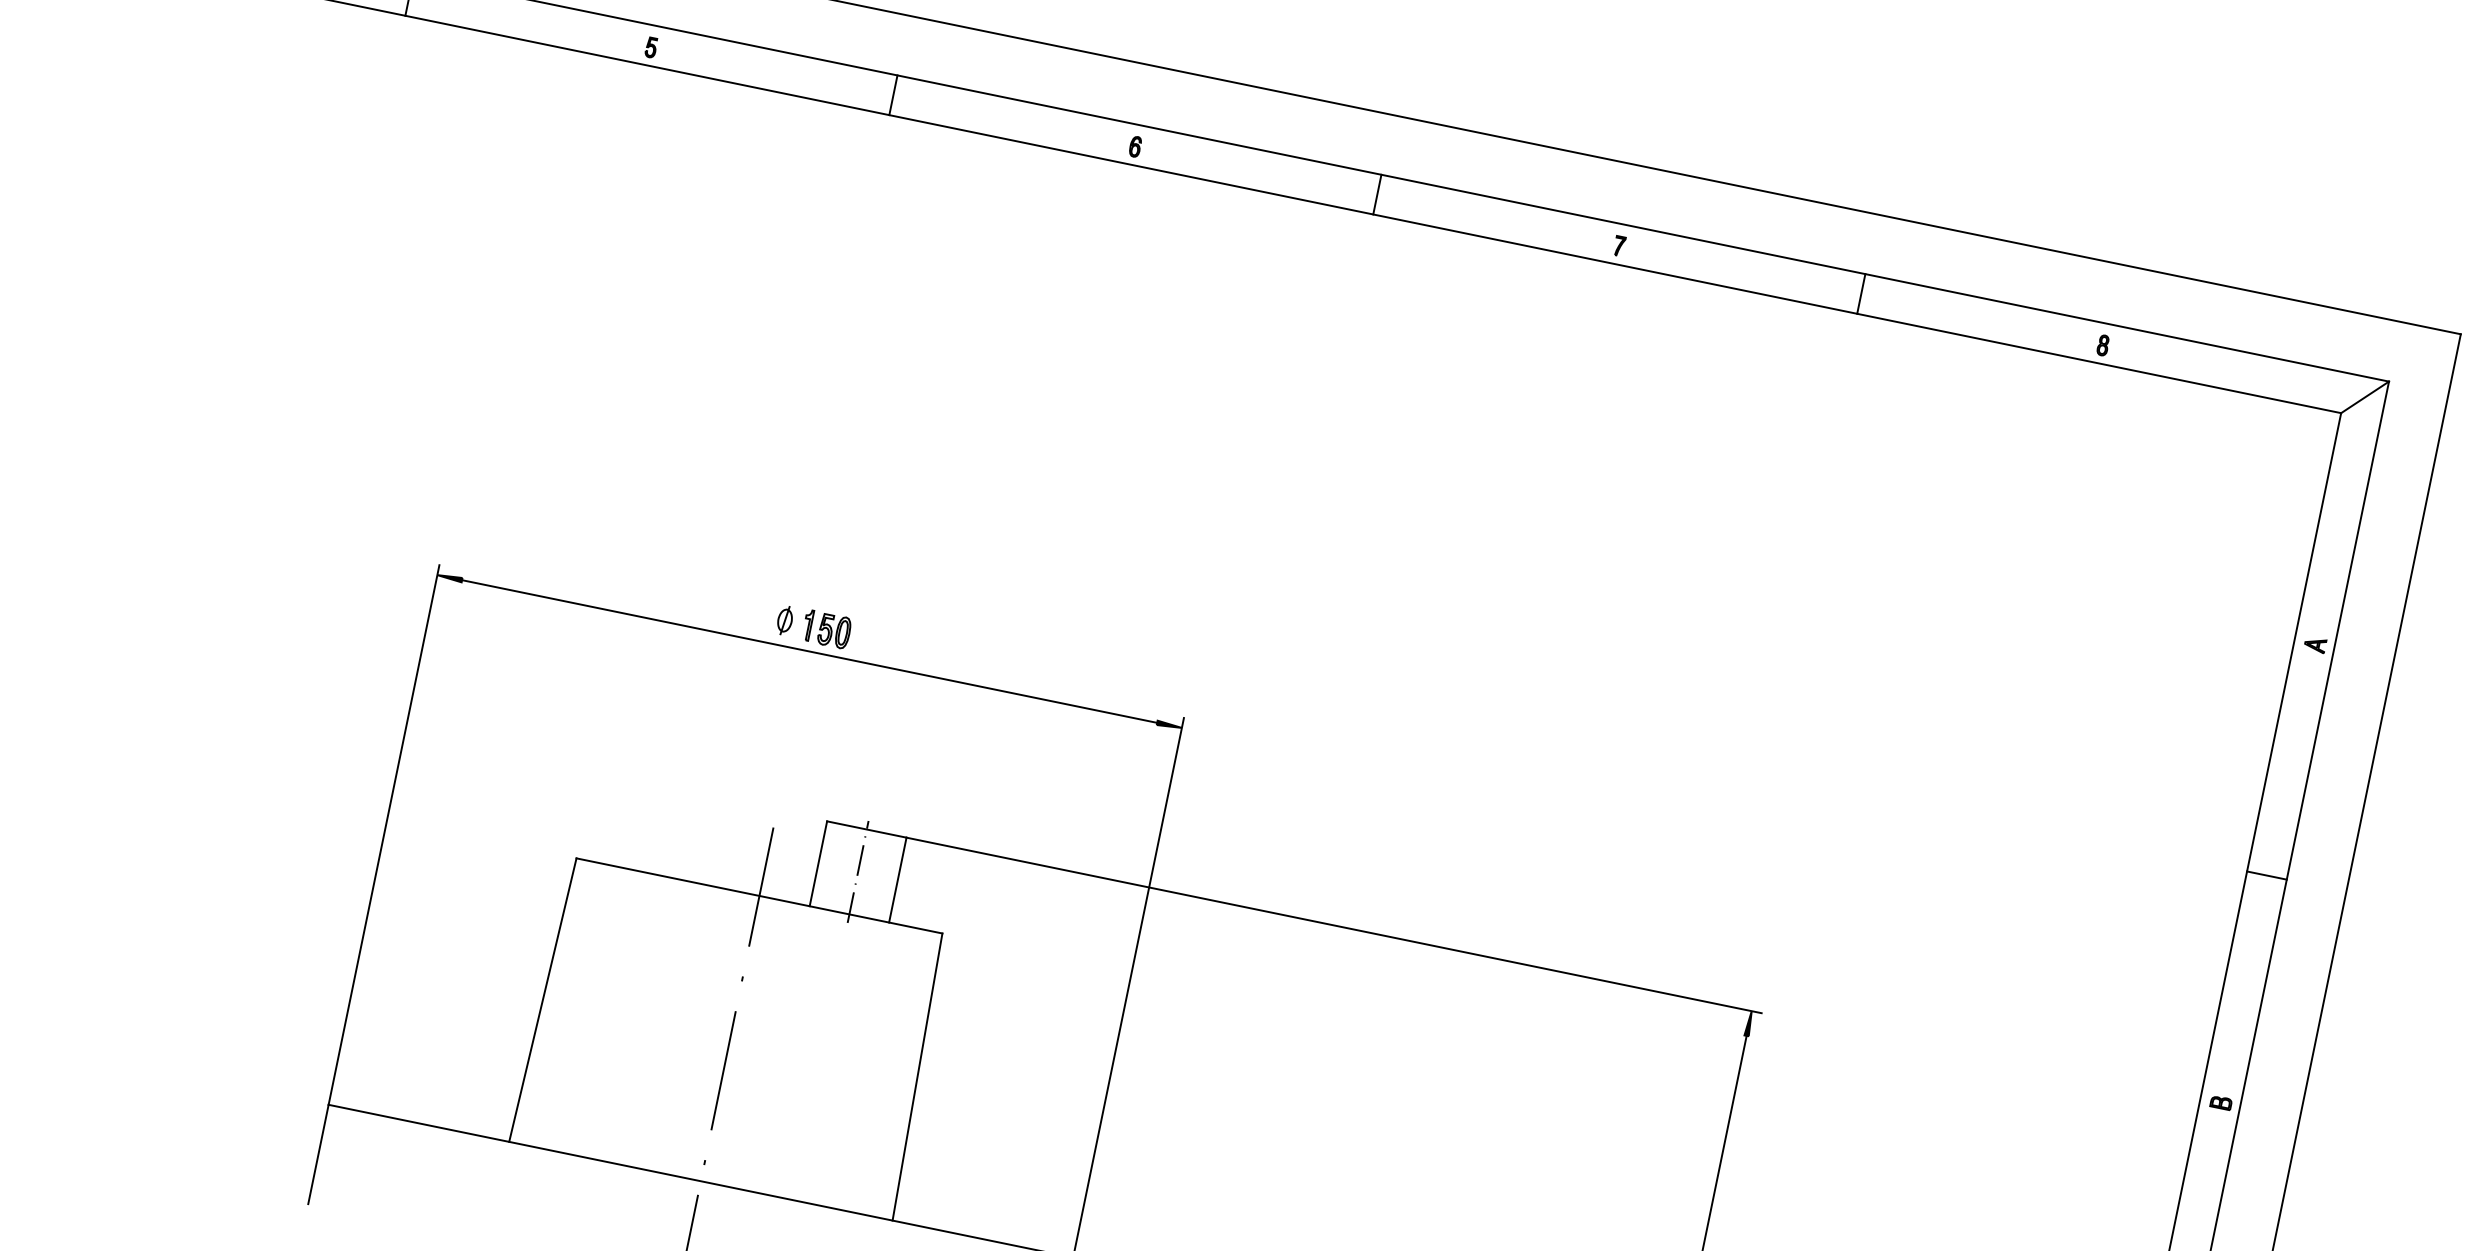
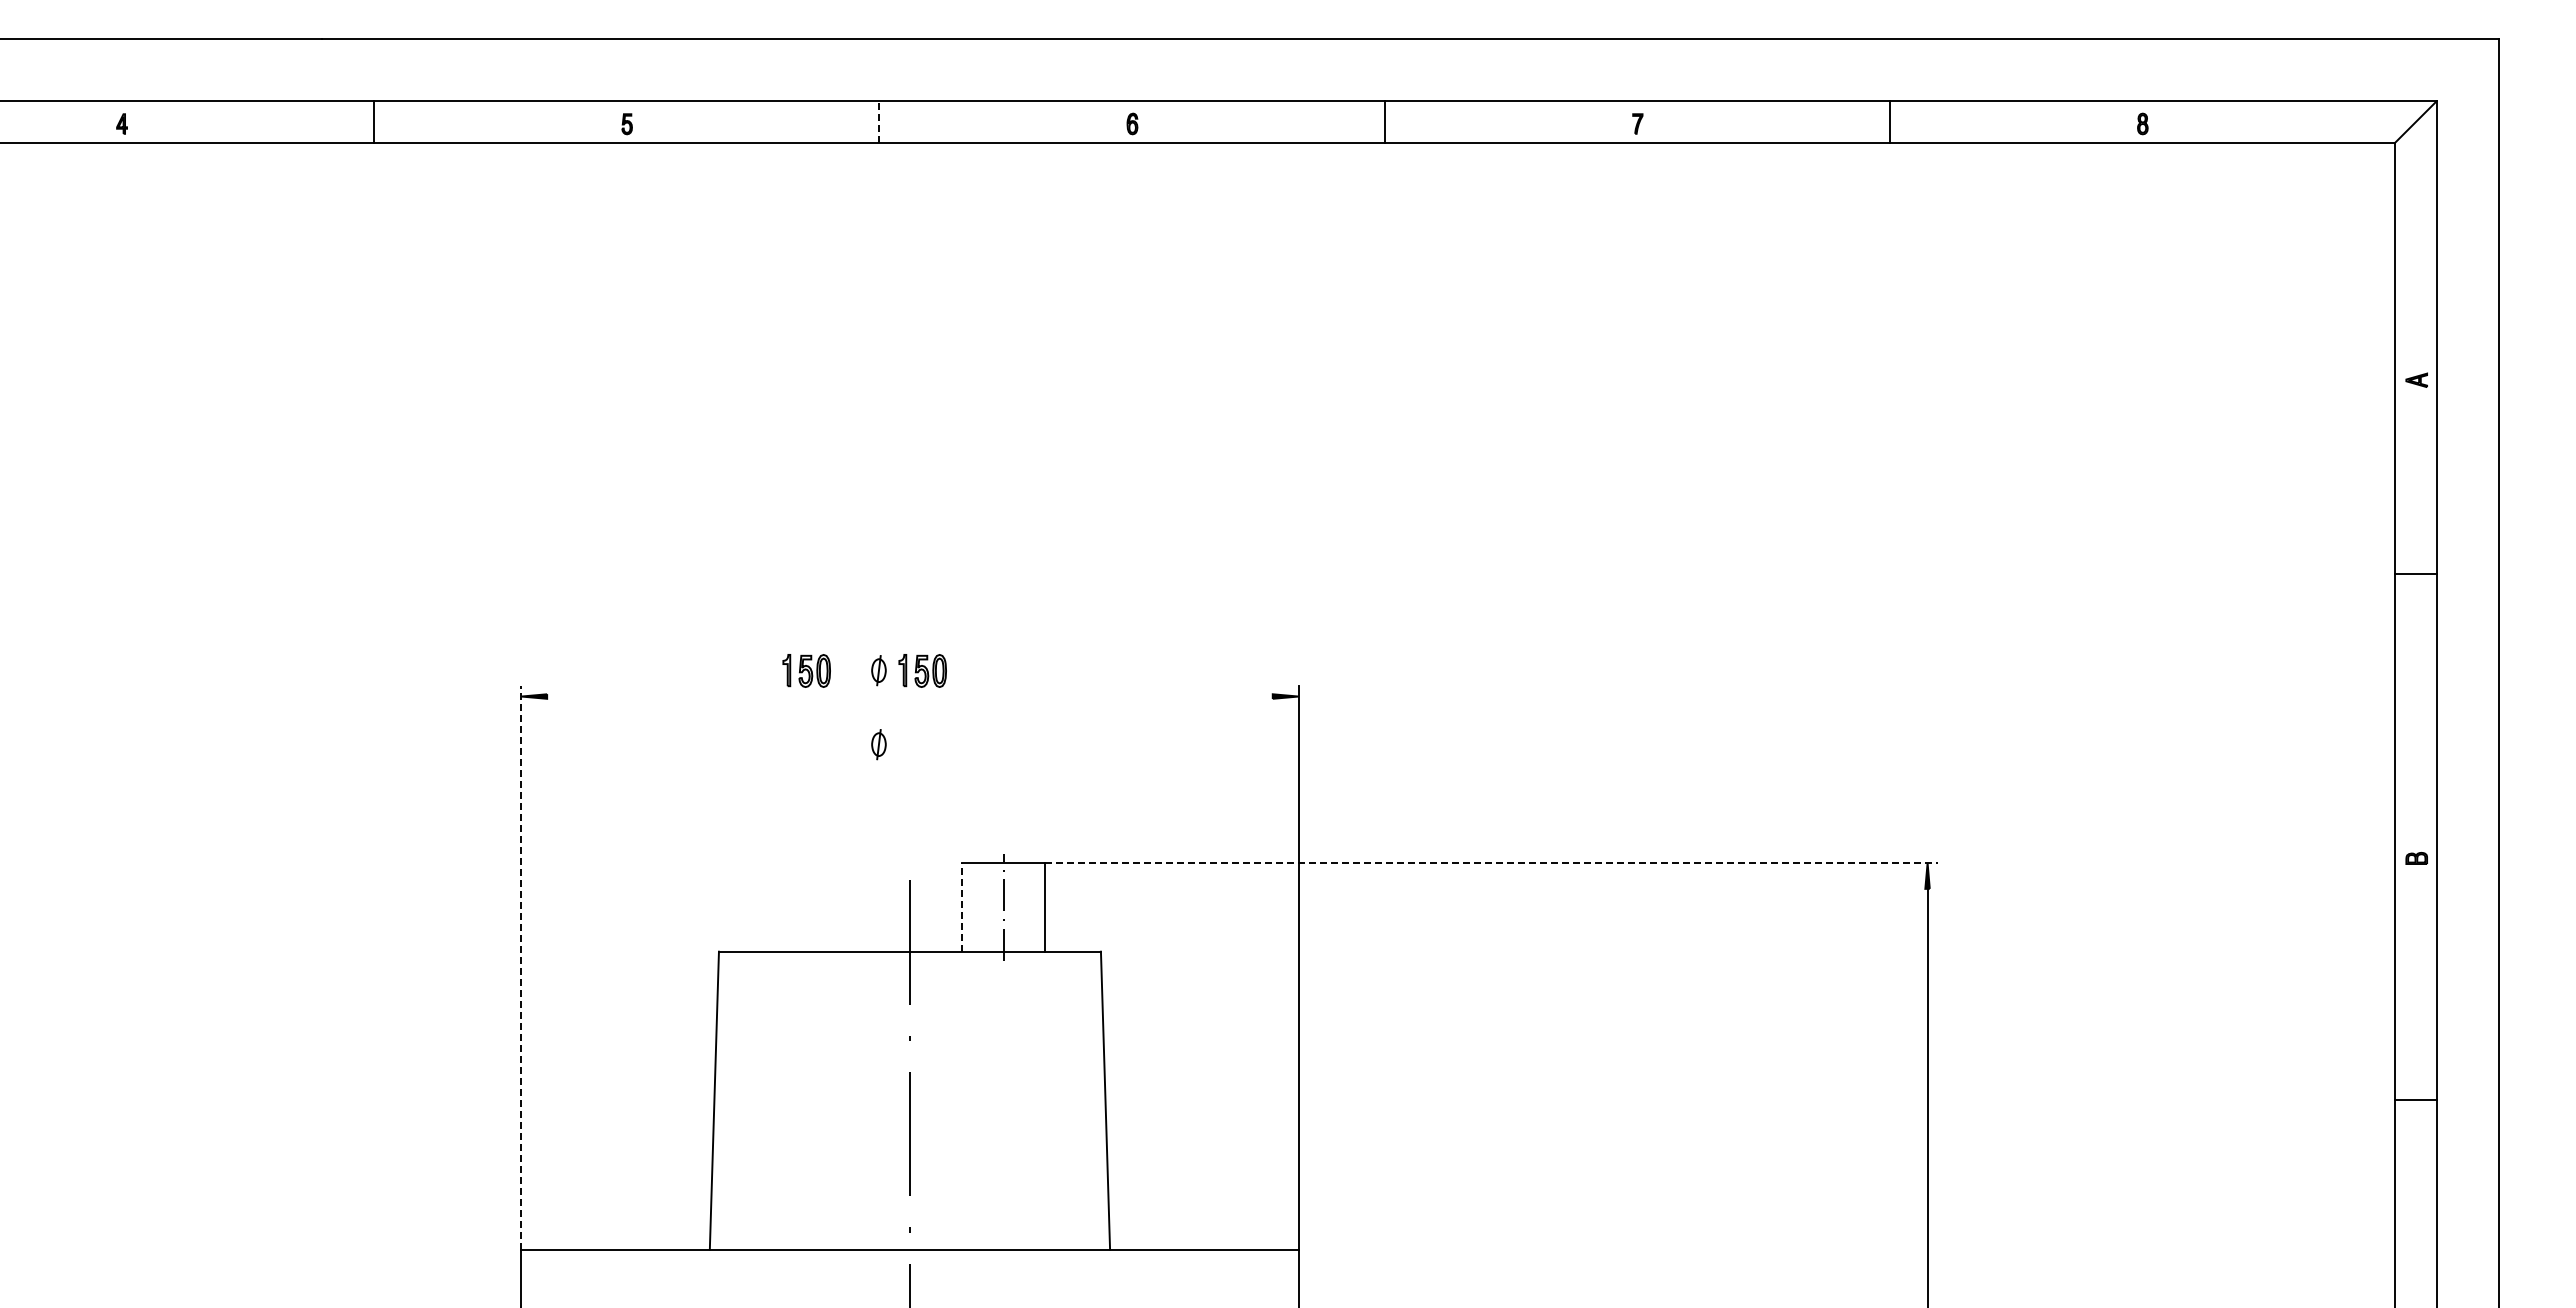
line: (893, 95) -> (879, 122), solid -> dashed
part: (715, 606) -> (806, 670), added
line: (809, 651) -> (909, 696), removed
part: (770, 691) -> (878, 744), added
line: (384, 834) -> (521, 967), solid -> dashed
line: (818, 862) -> (962, 906), solid -> dashed
line: (2266, 875) -> (2415, 574), moved
line: (1334, 926) -> (1492, 863), solid -> dashed

